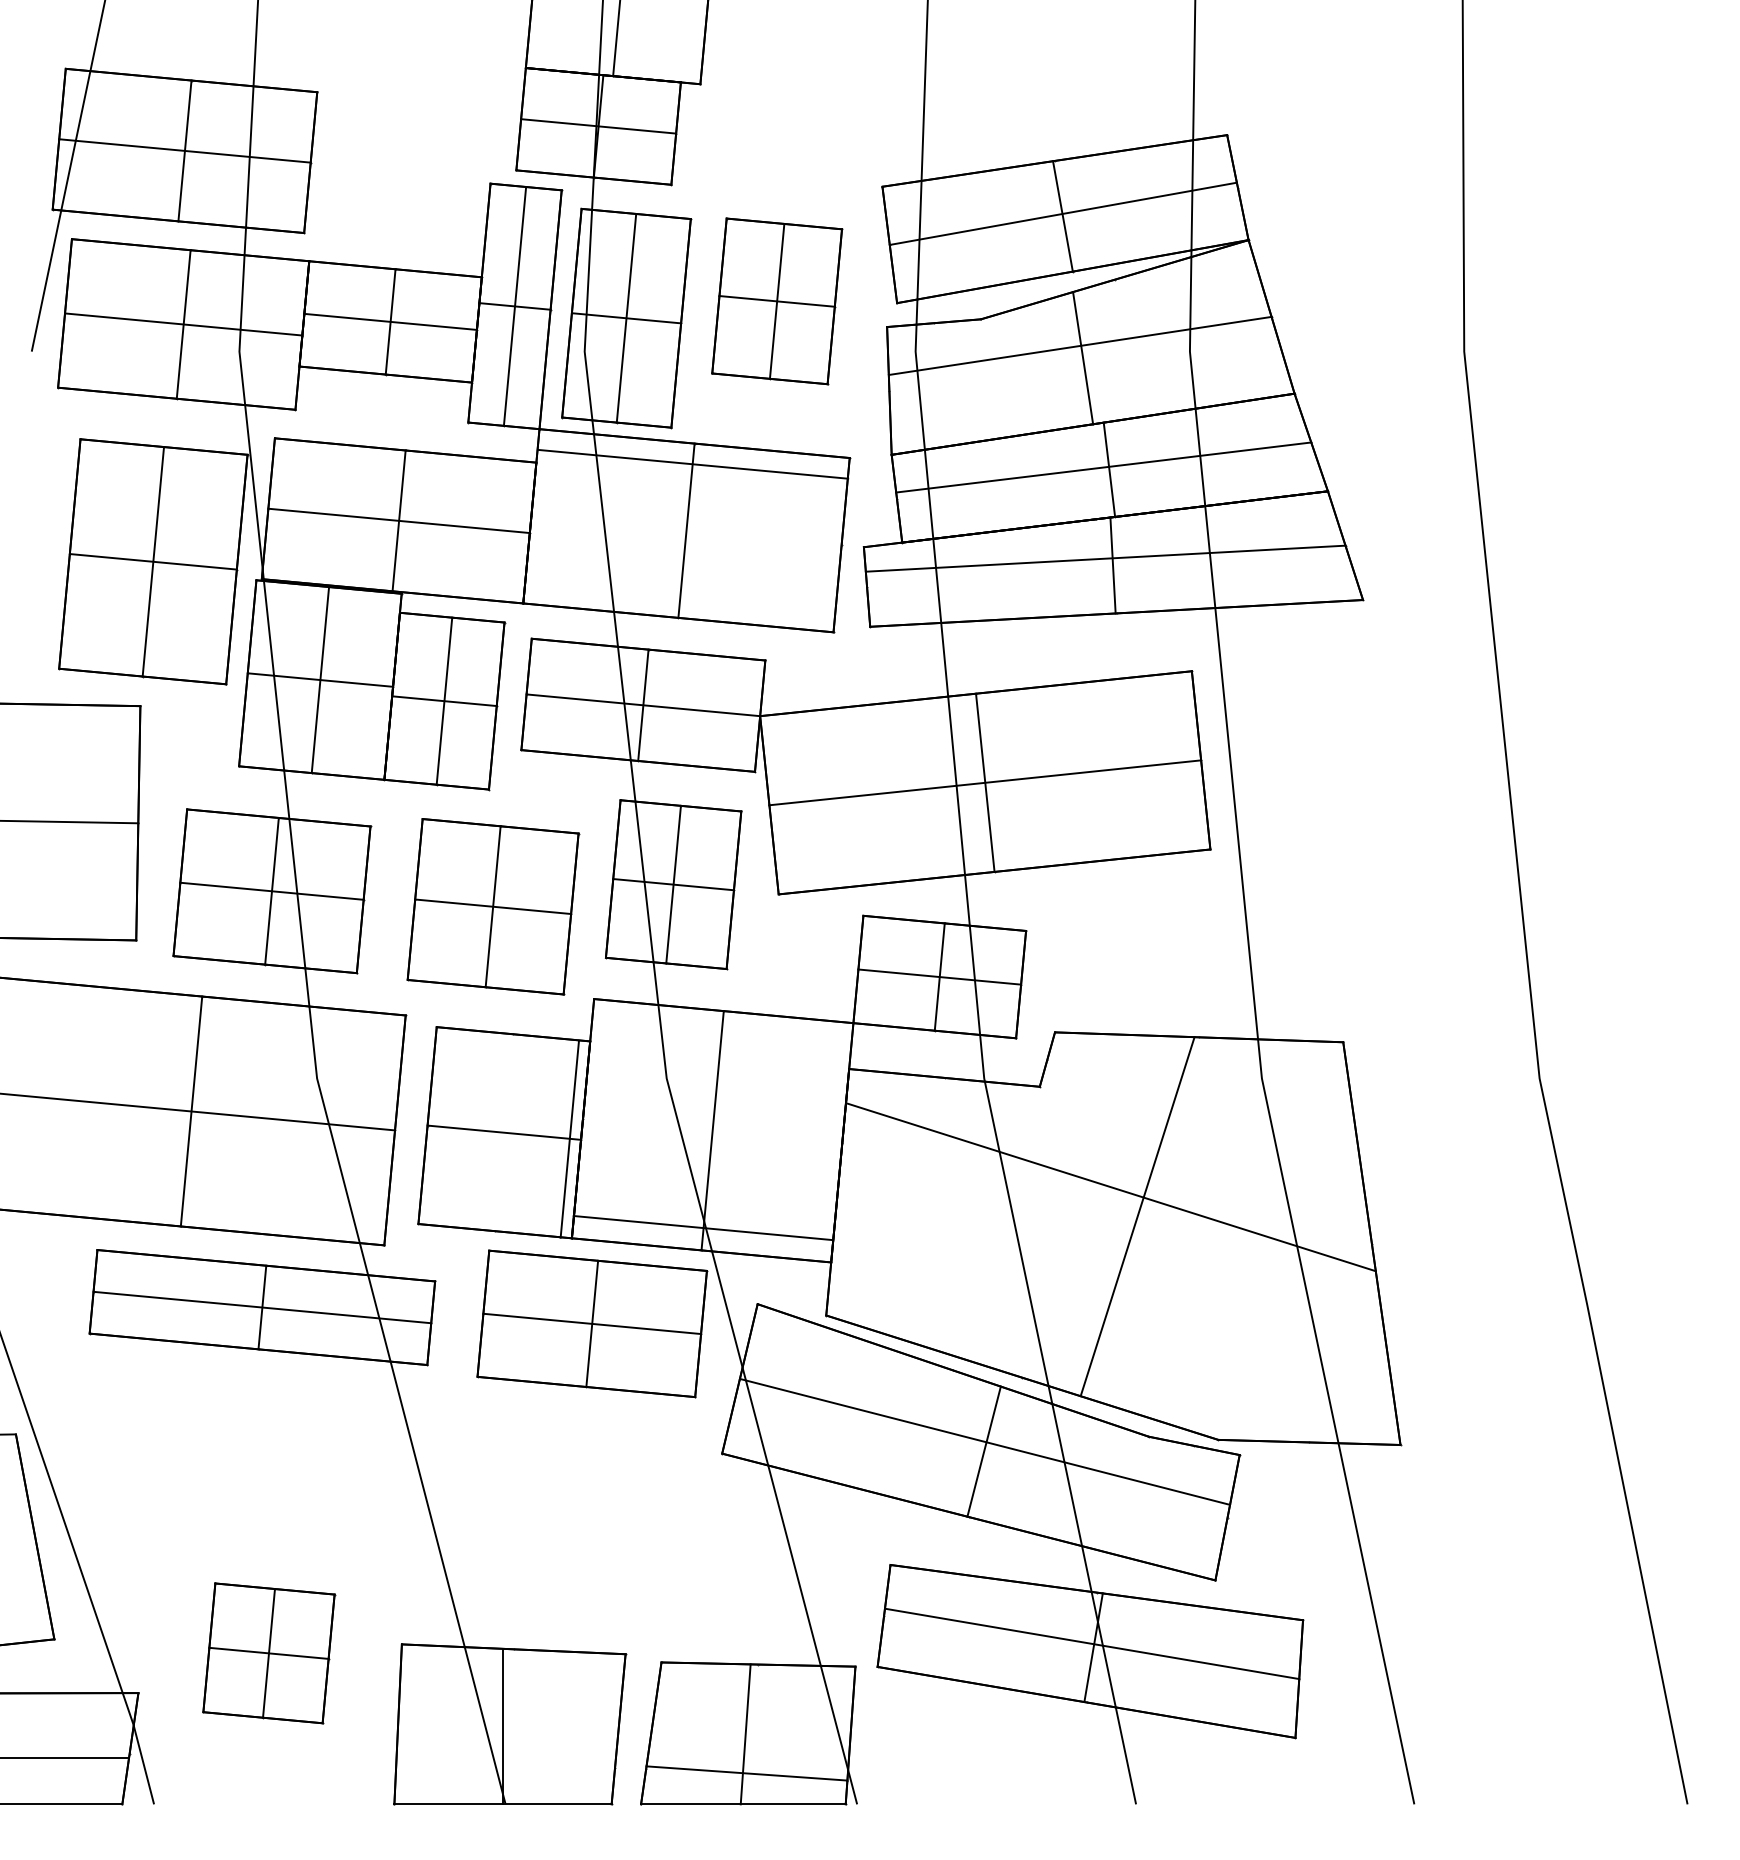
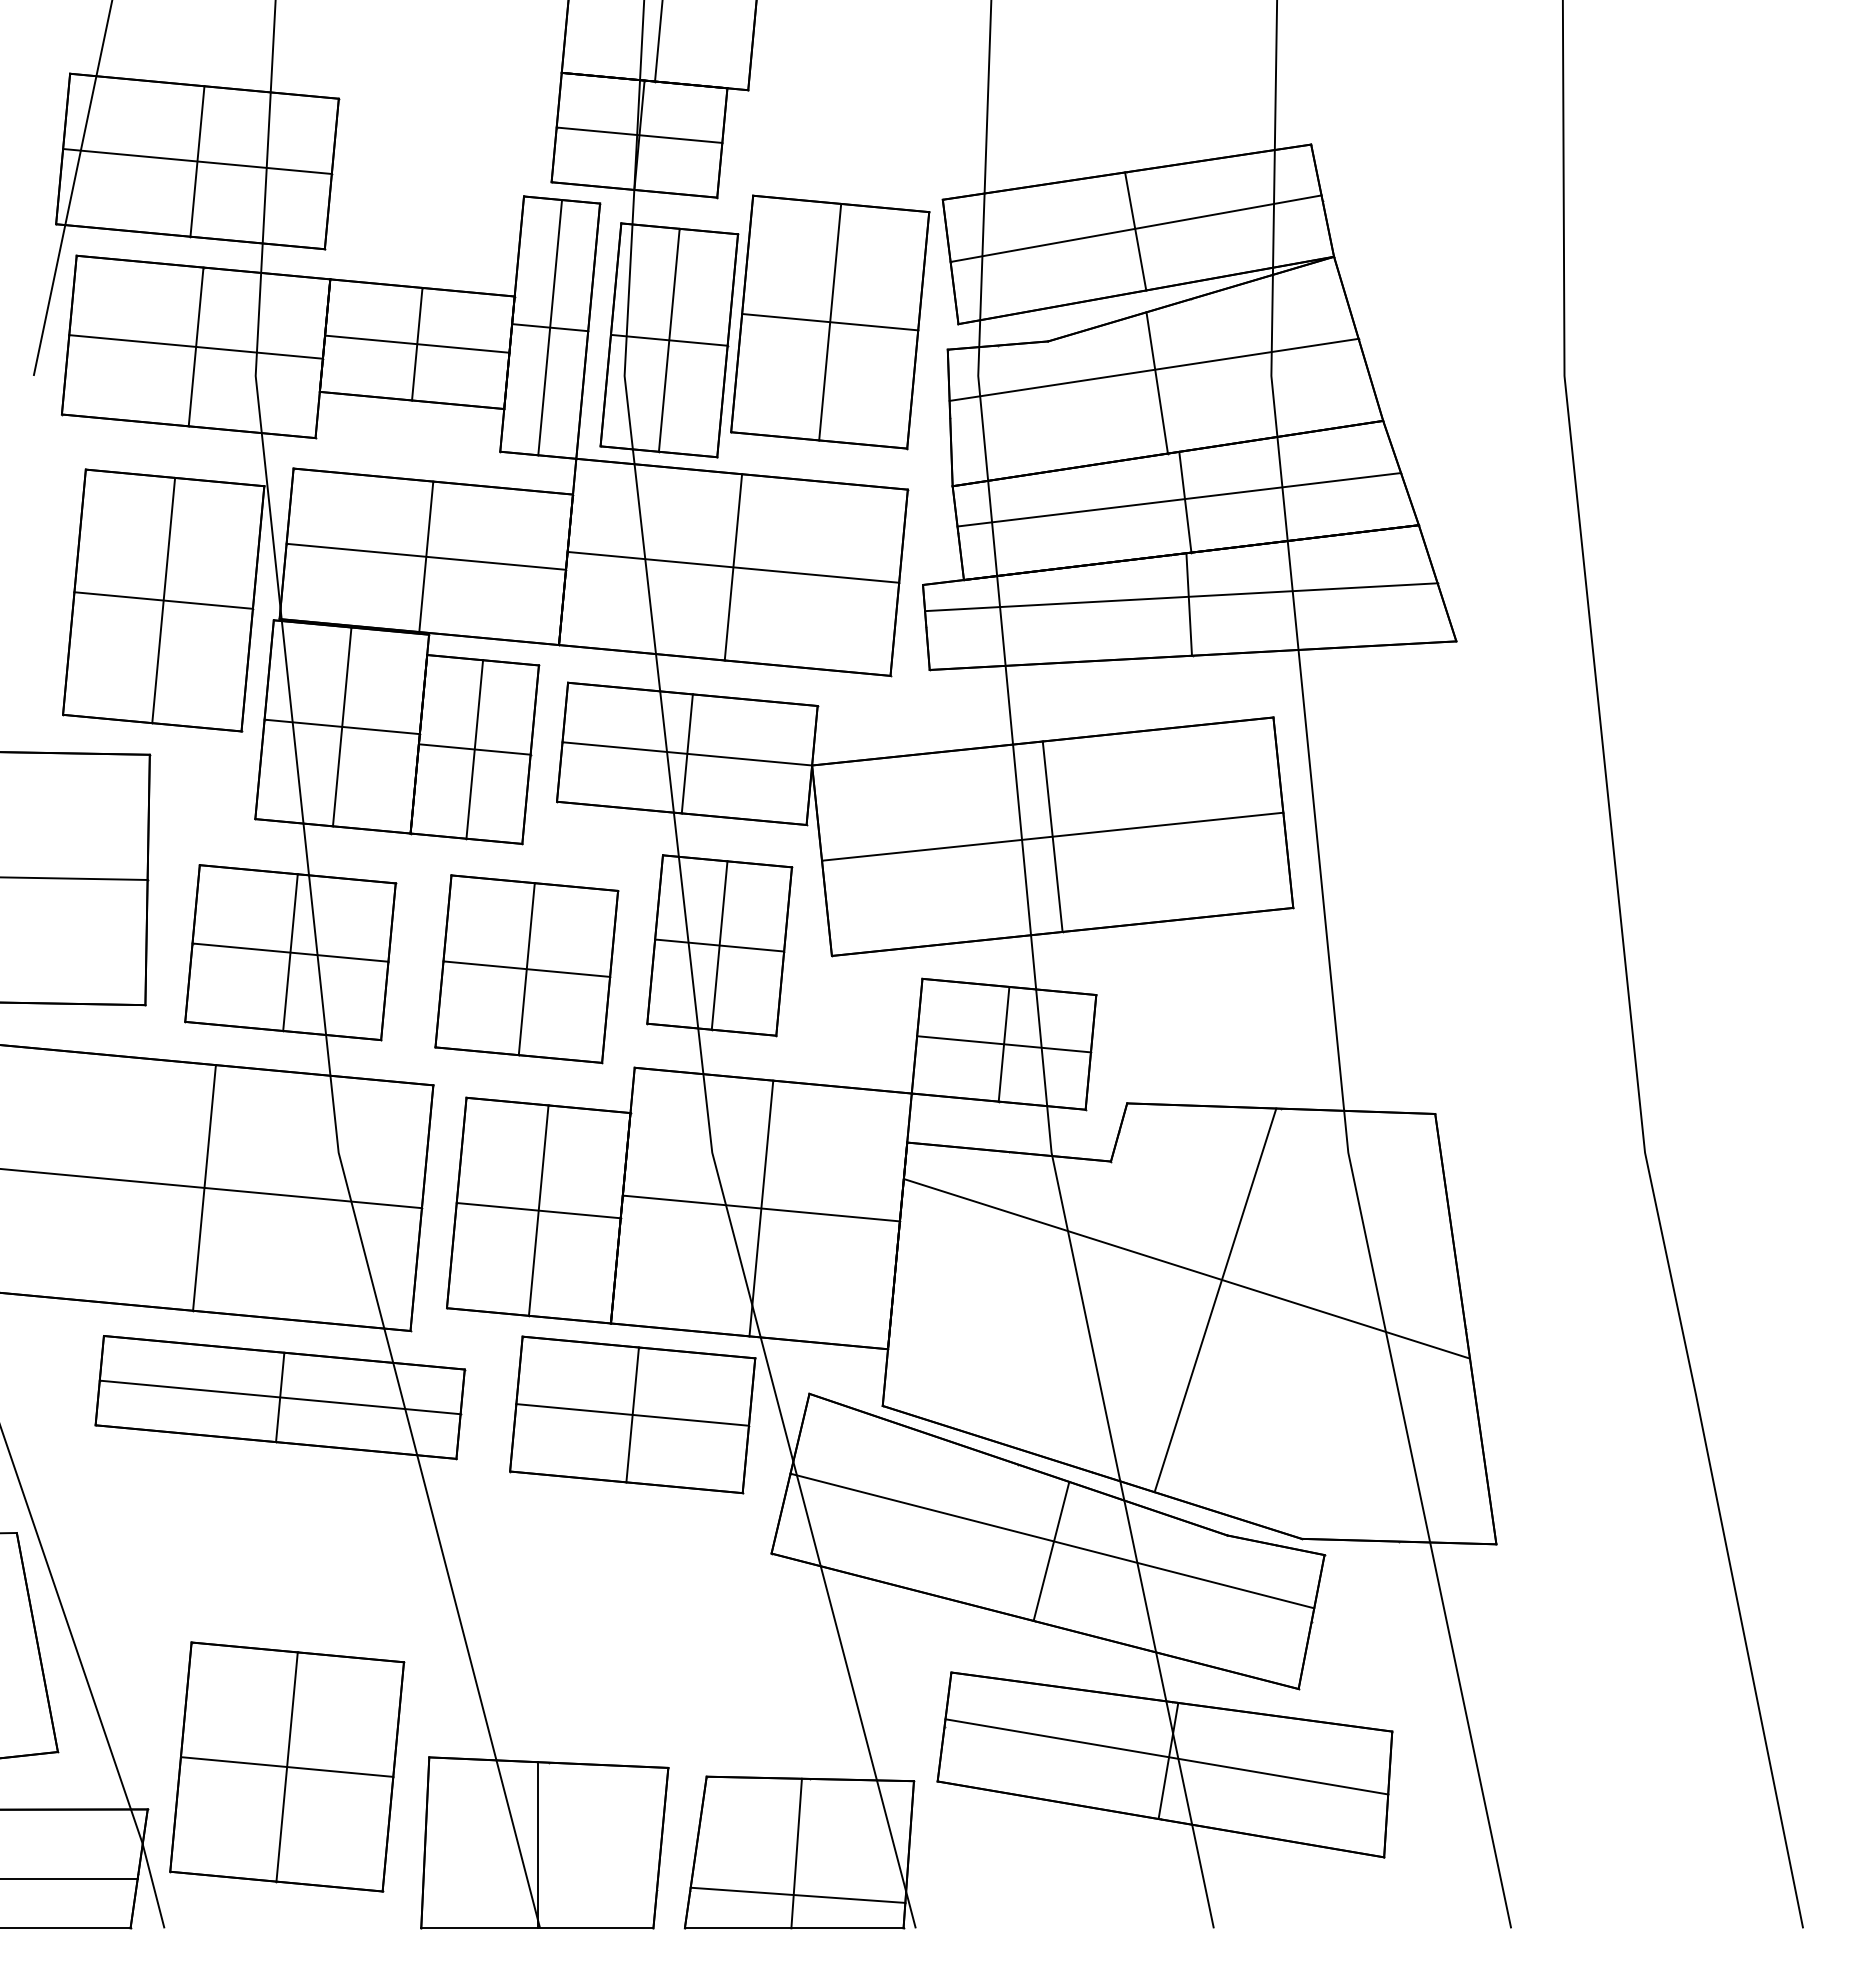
part: (777, 301) -> (830, 322), size x1.43
line: (693, 463) -> (733, 566), moved
line: (569, 1139) -> (538, 1210), moved
line: (702, 1228) -> (760, 1208), moved
part: (269, 1652) -> (287, 1766), size x1.67

